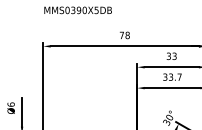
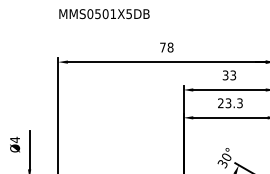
text: (78, 10) -> (105, 14), MMS0390X5DB -> MMS0501X5DB
text: (172, 77) -> (230, 103), 33.7 -> 23.3
text: (11, 104) -> (15, 139), Ø6 -> Ø4

